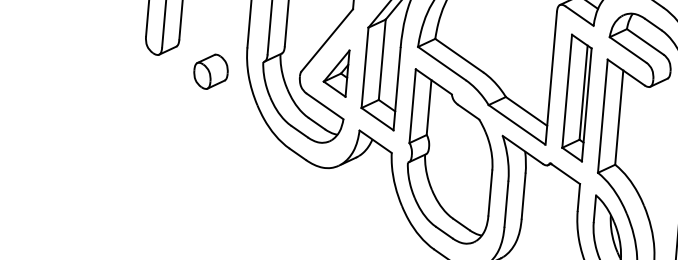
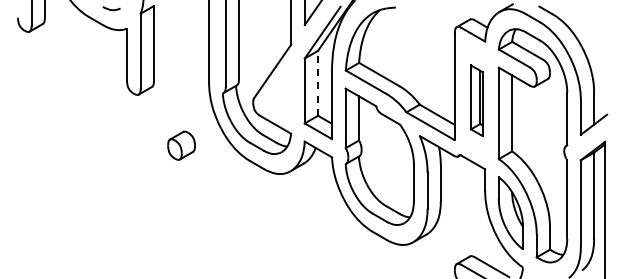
line: (382, 58) -> (318, 82), solid -> dashed
part: (210, 71) -> (181, 145), moved
part: (335, 72) -> (281, 96), removed
part: (576, 97) -> (476, 100), size x0.7

